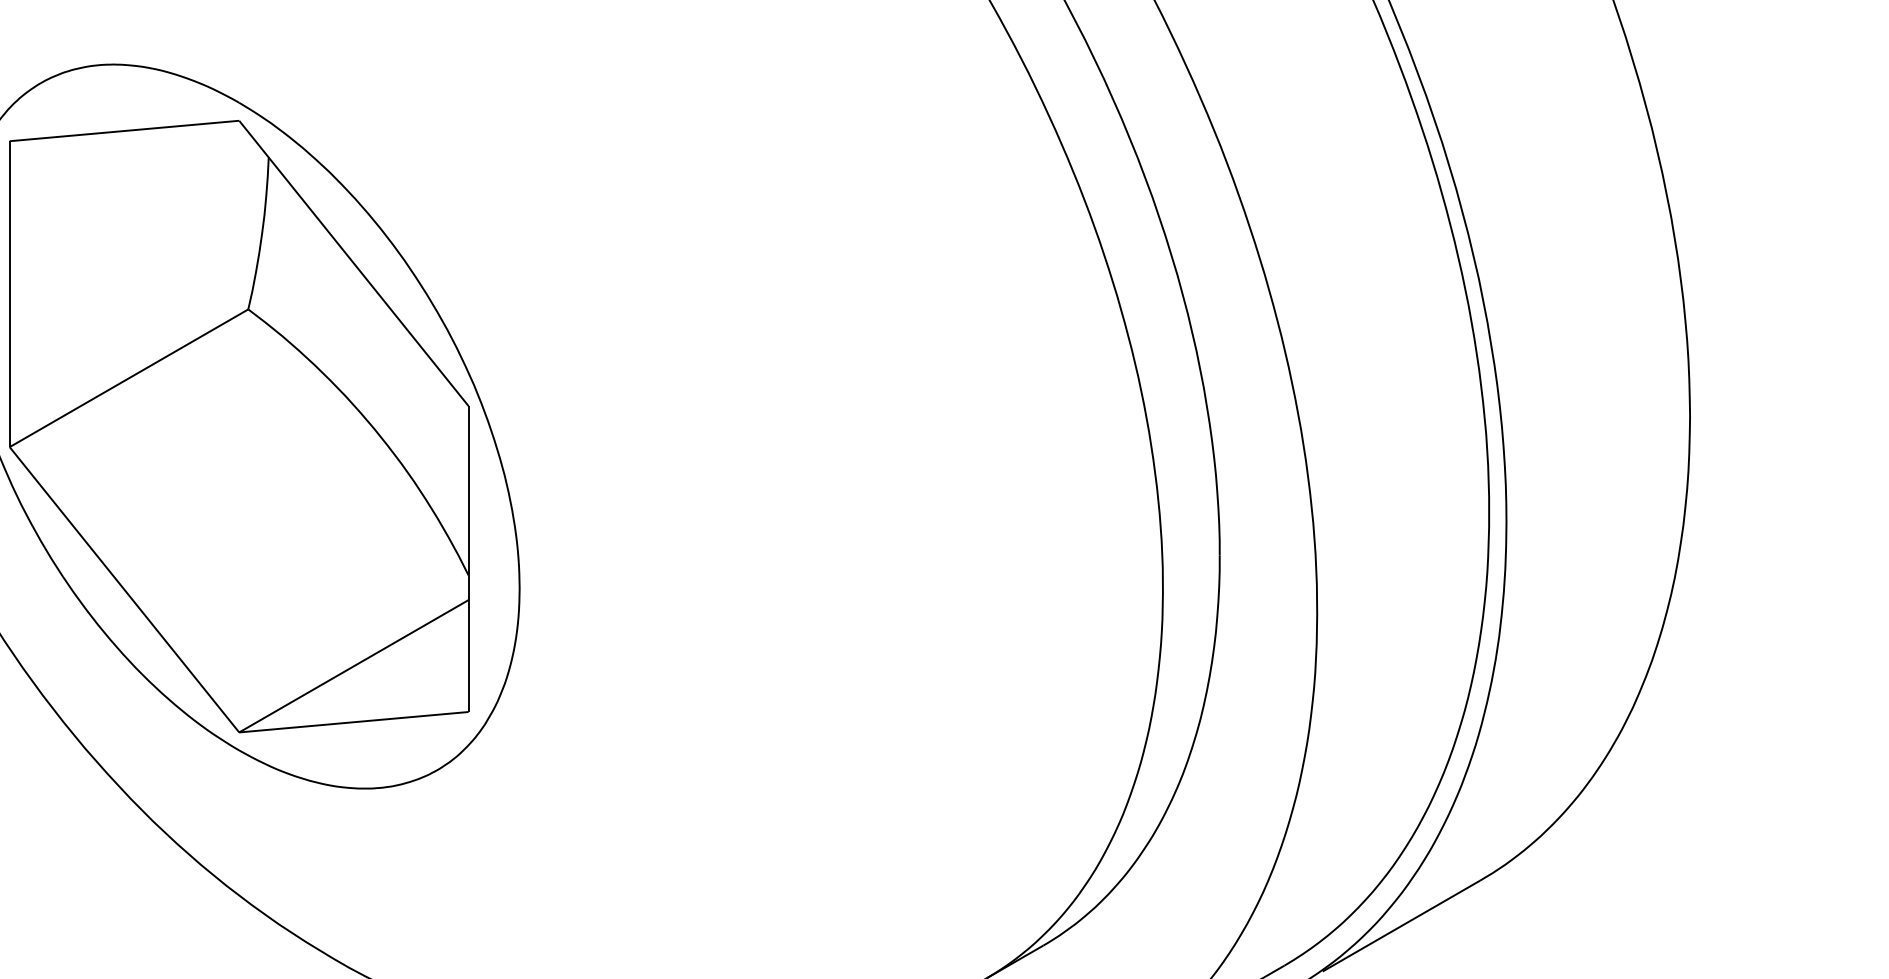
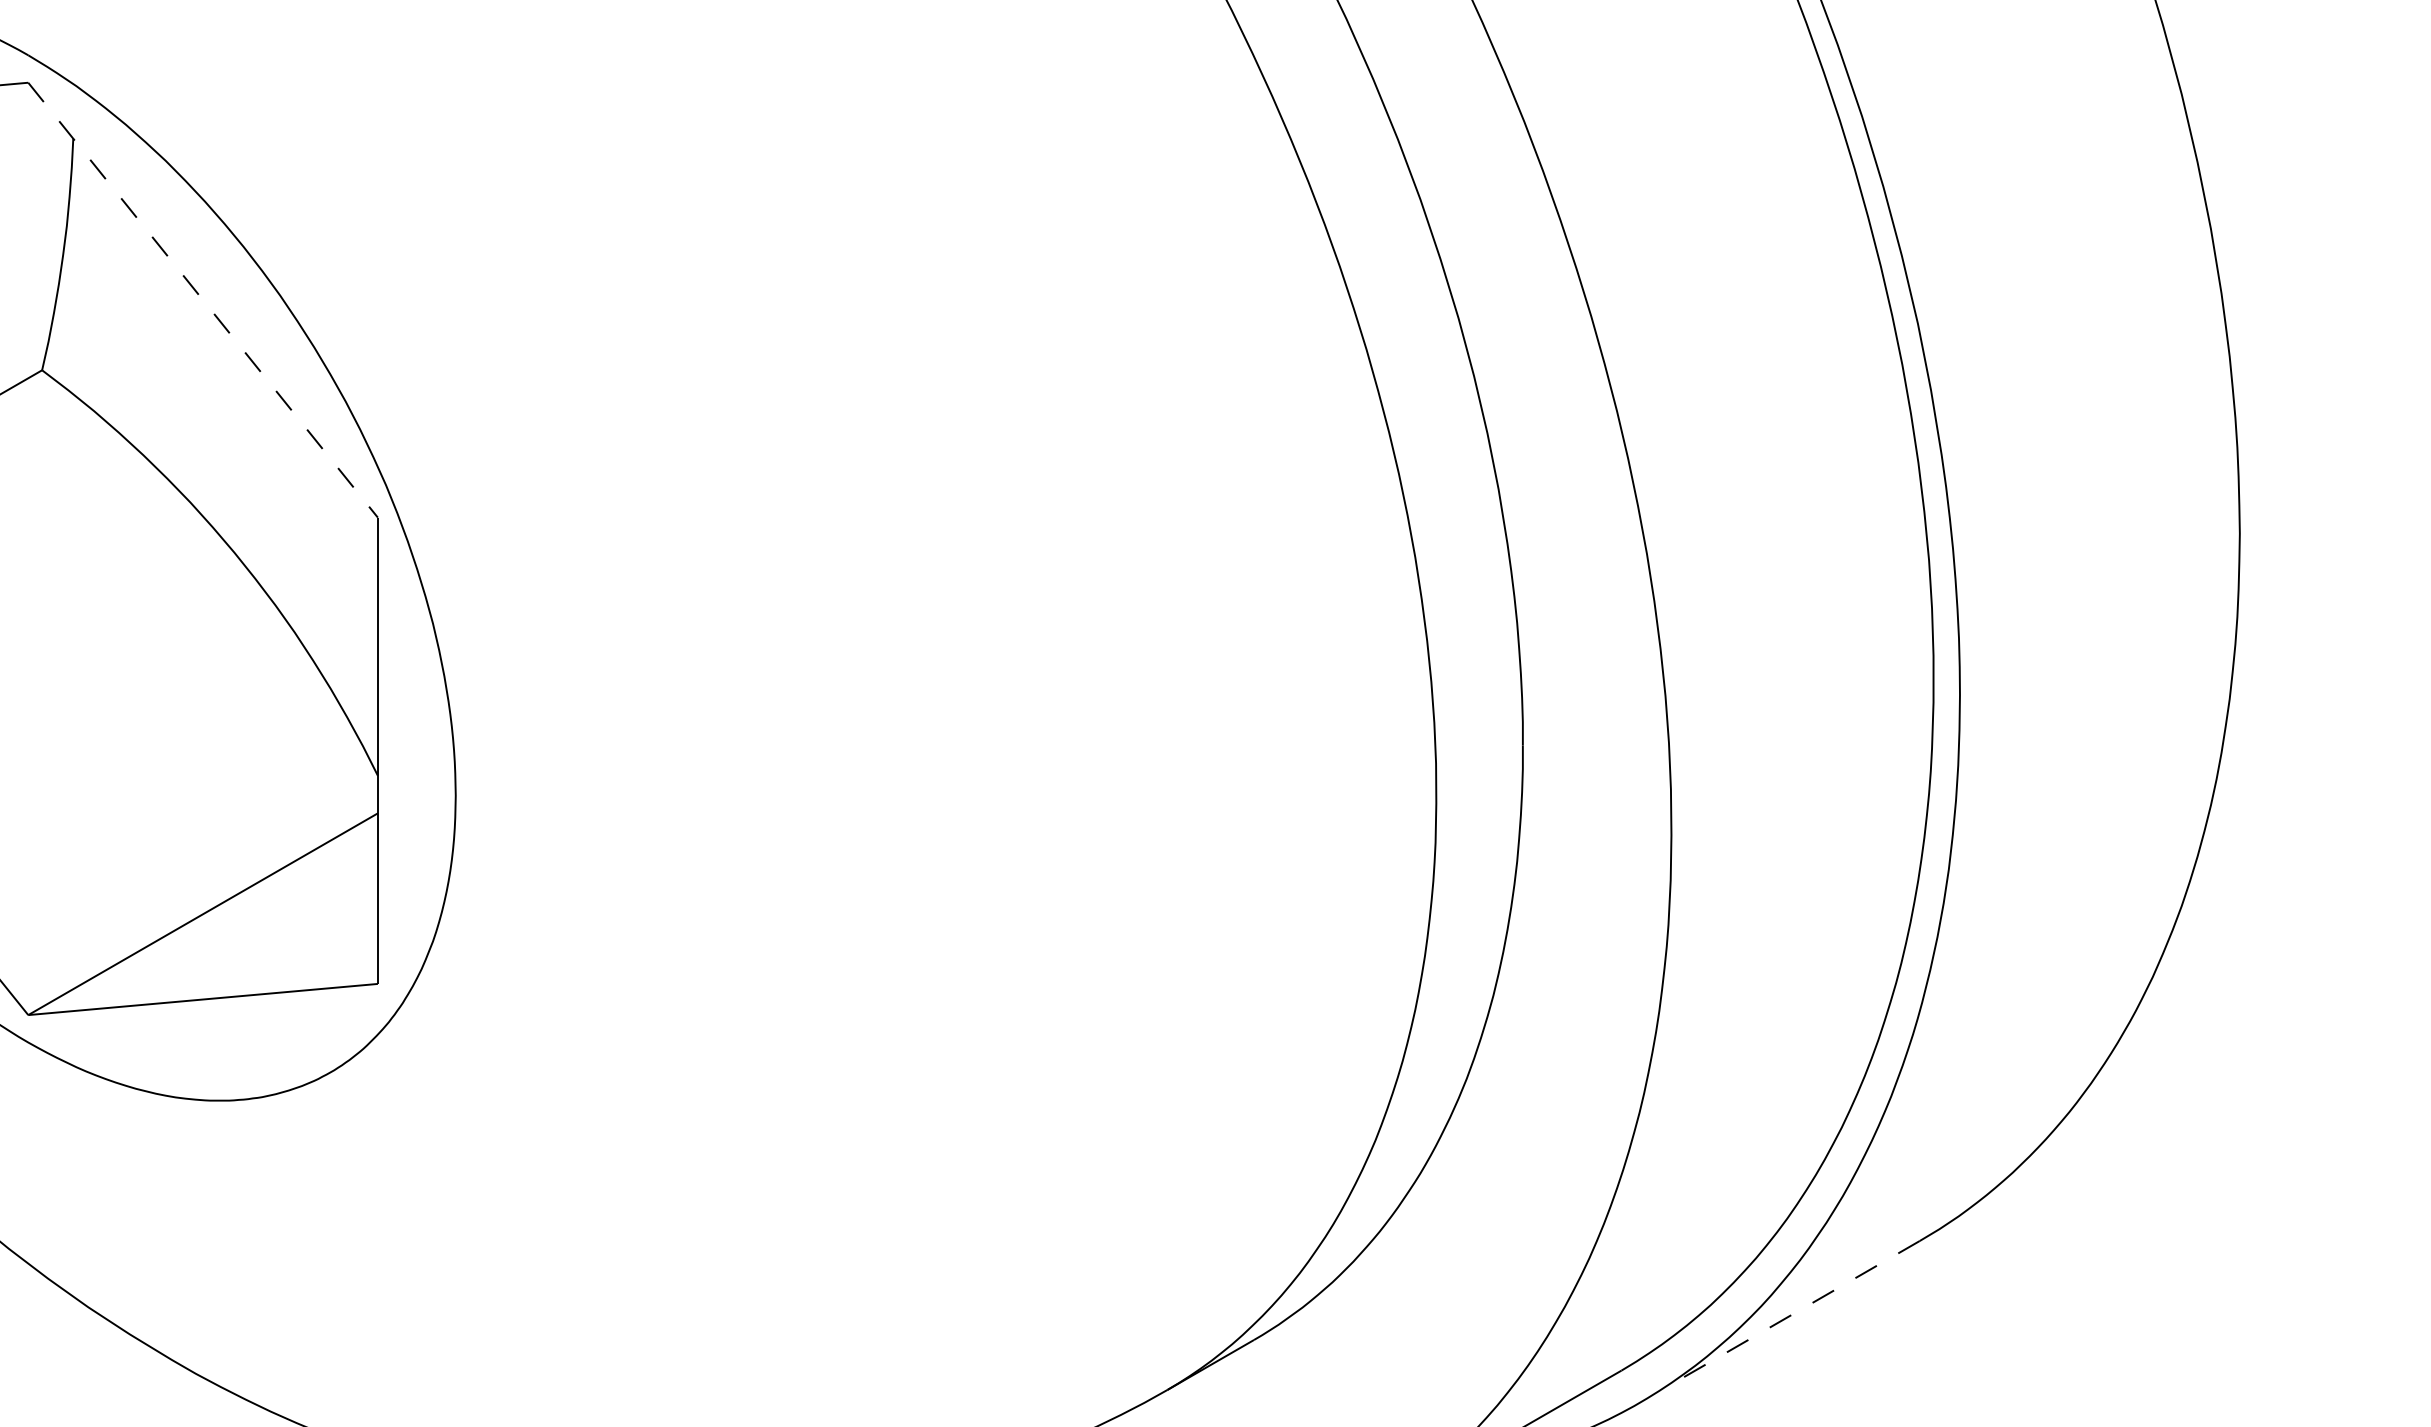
line: (354, 263) -> (204, 300), solid -> dashed
line: (1401, 926) -> (1799, 1310), solid -> dashed

